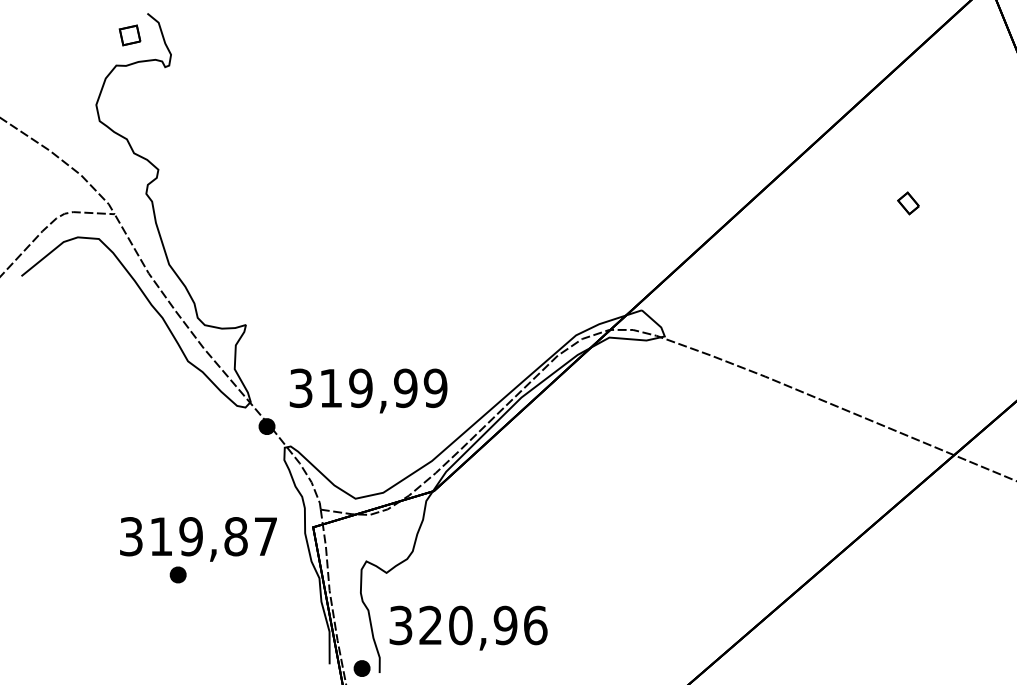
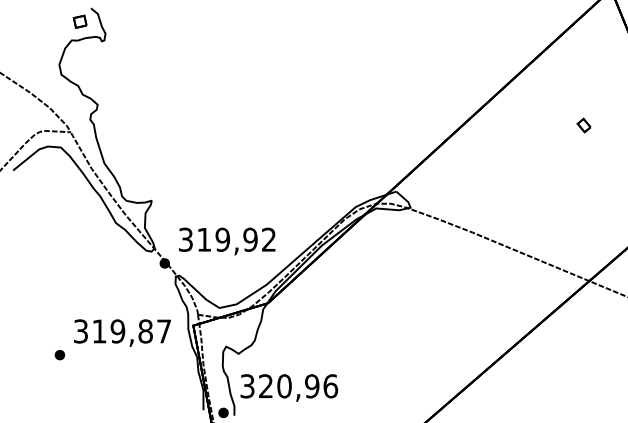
part: (907, 203) -> (583, 125), moved
text: (434, 387) -> (268, 239), 319,99 -> 319,92
part: (177, 575) -> (59, 355), moved

